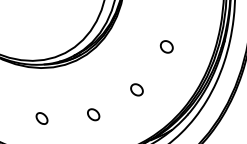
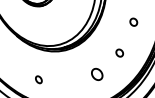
part: (137, 89) -> (97, 74), size x1.6
part: (93, 114) -> (69, 83), removed

